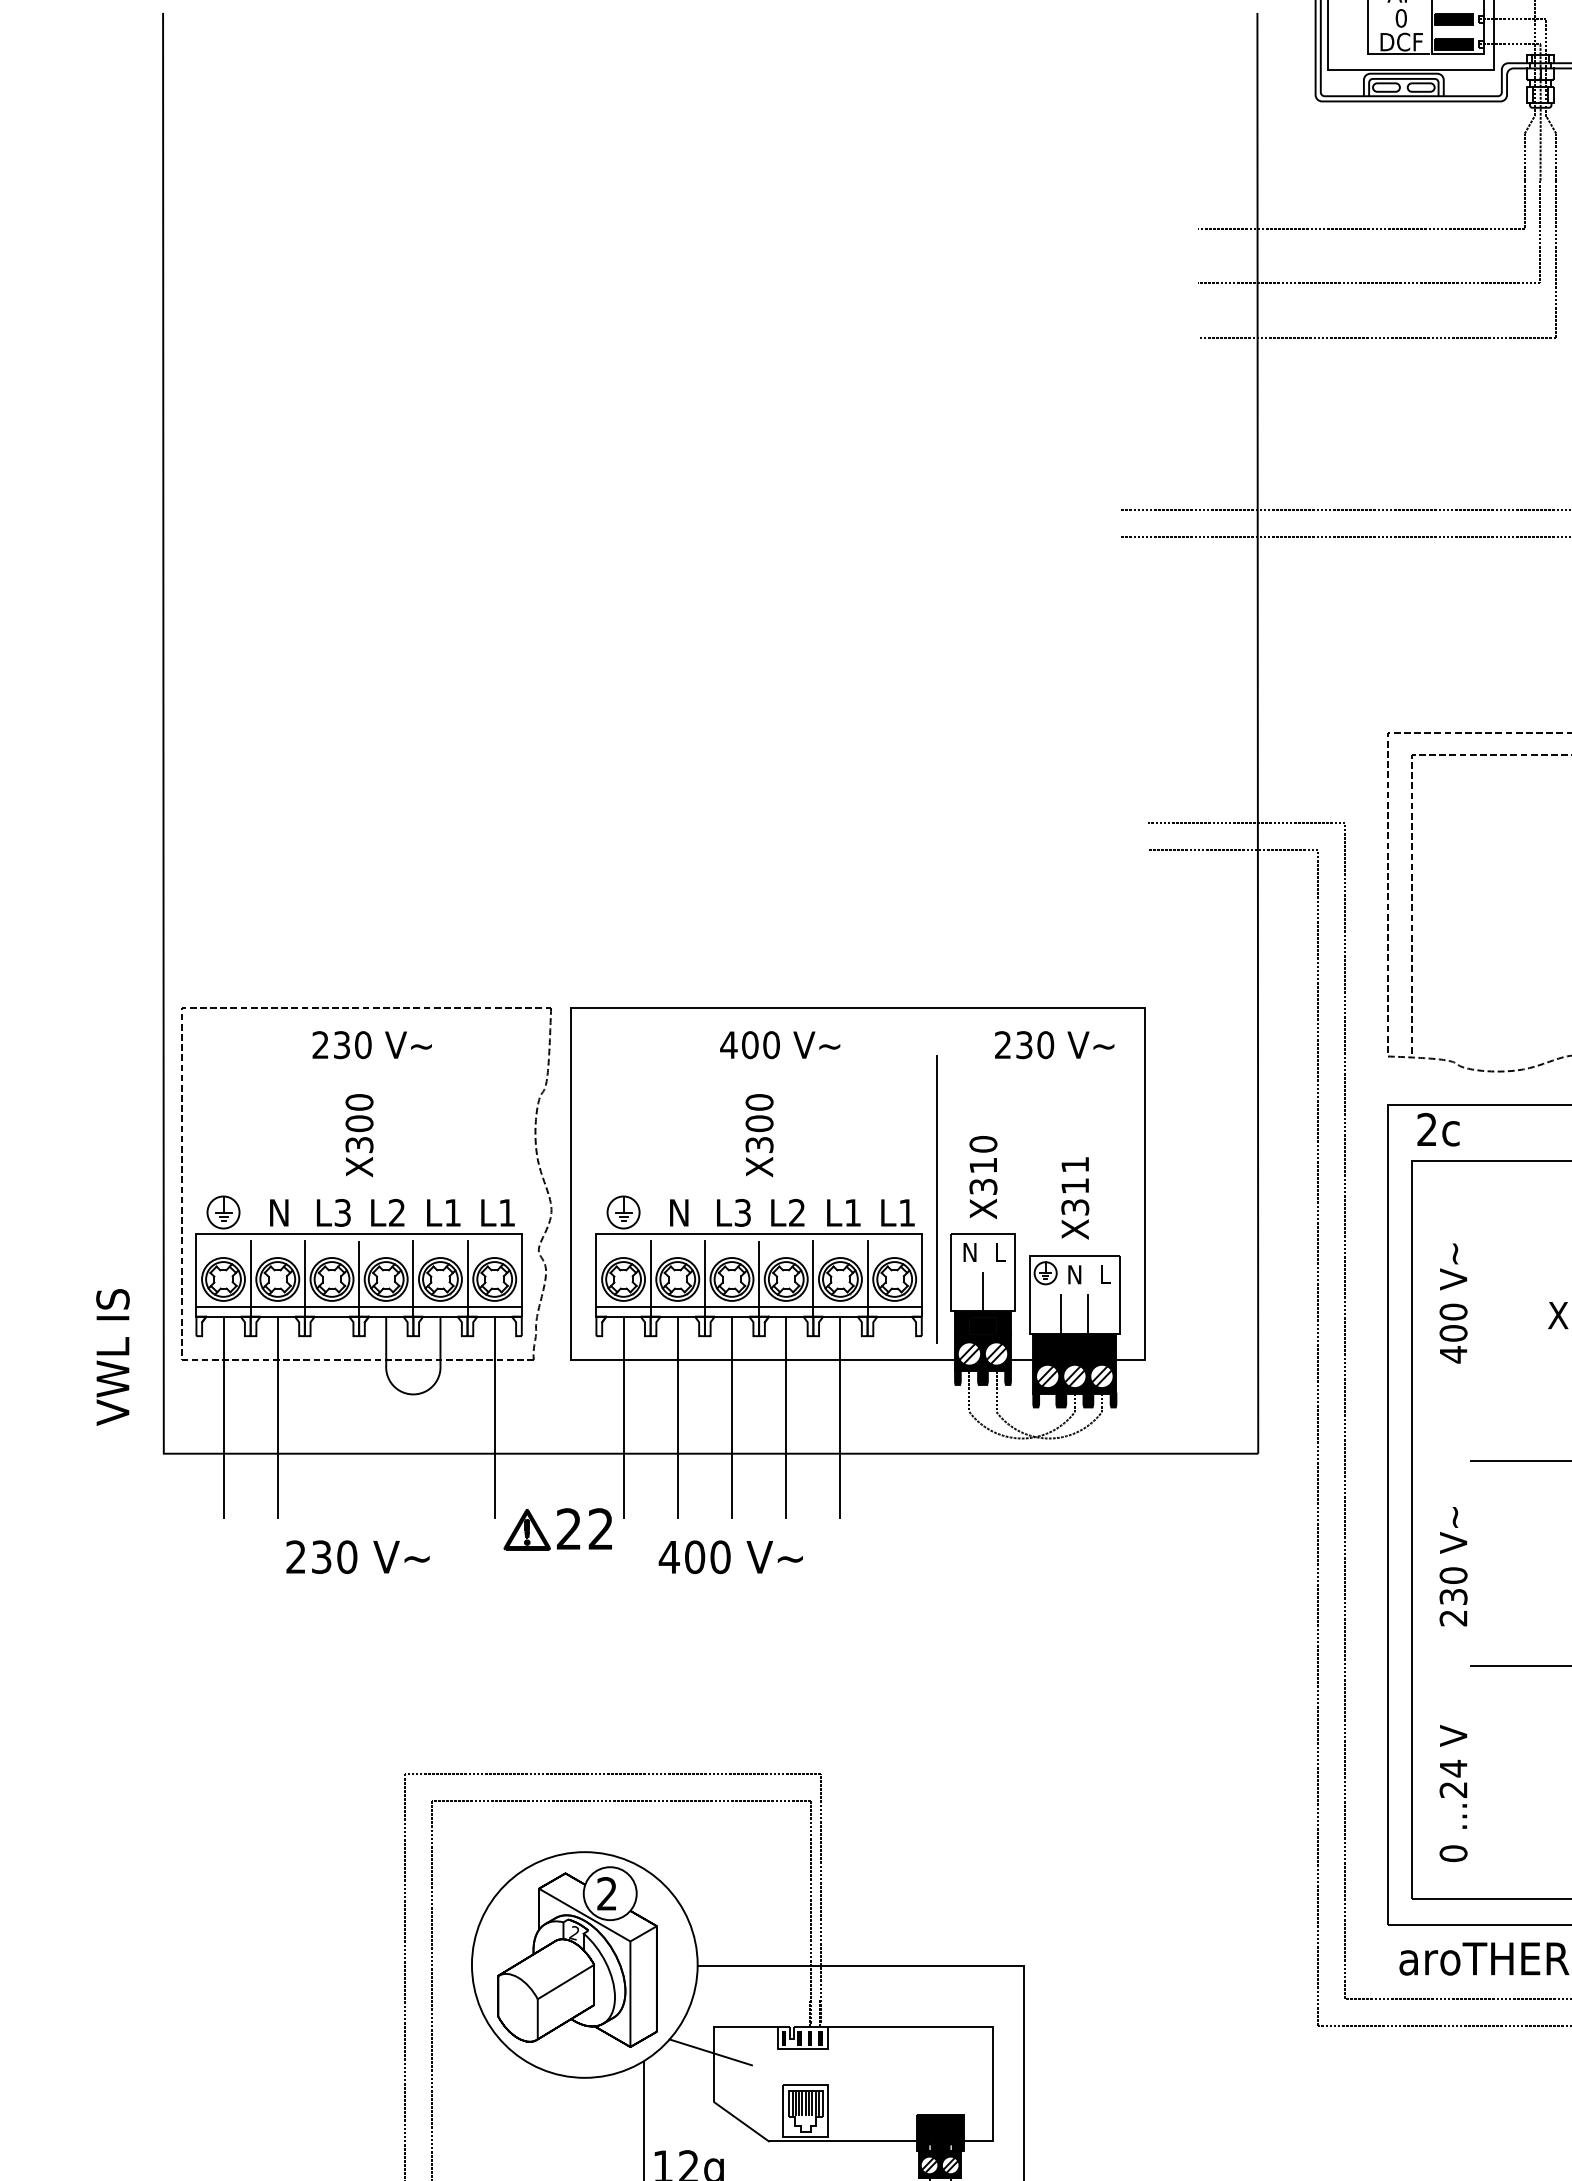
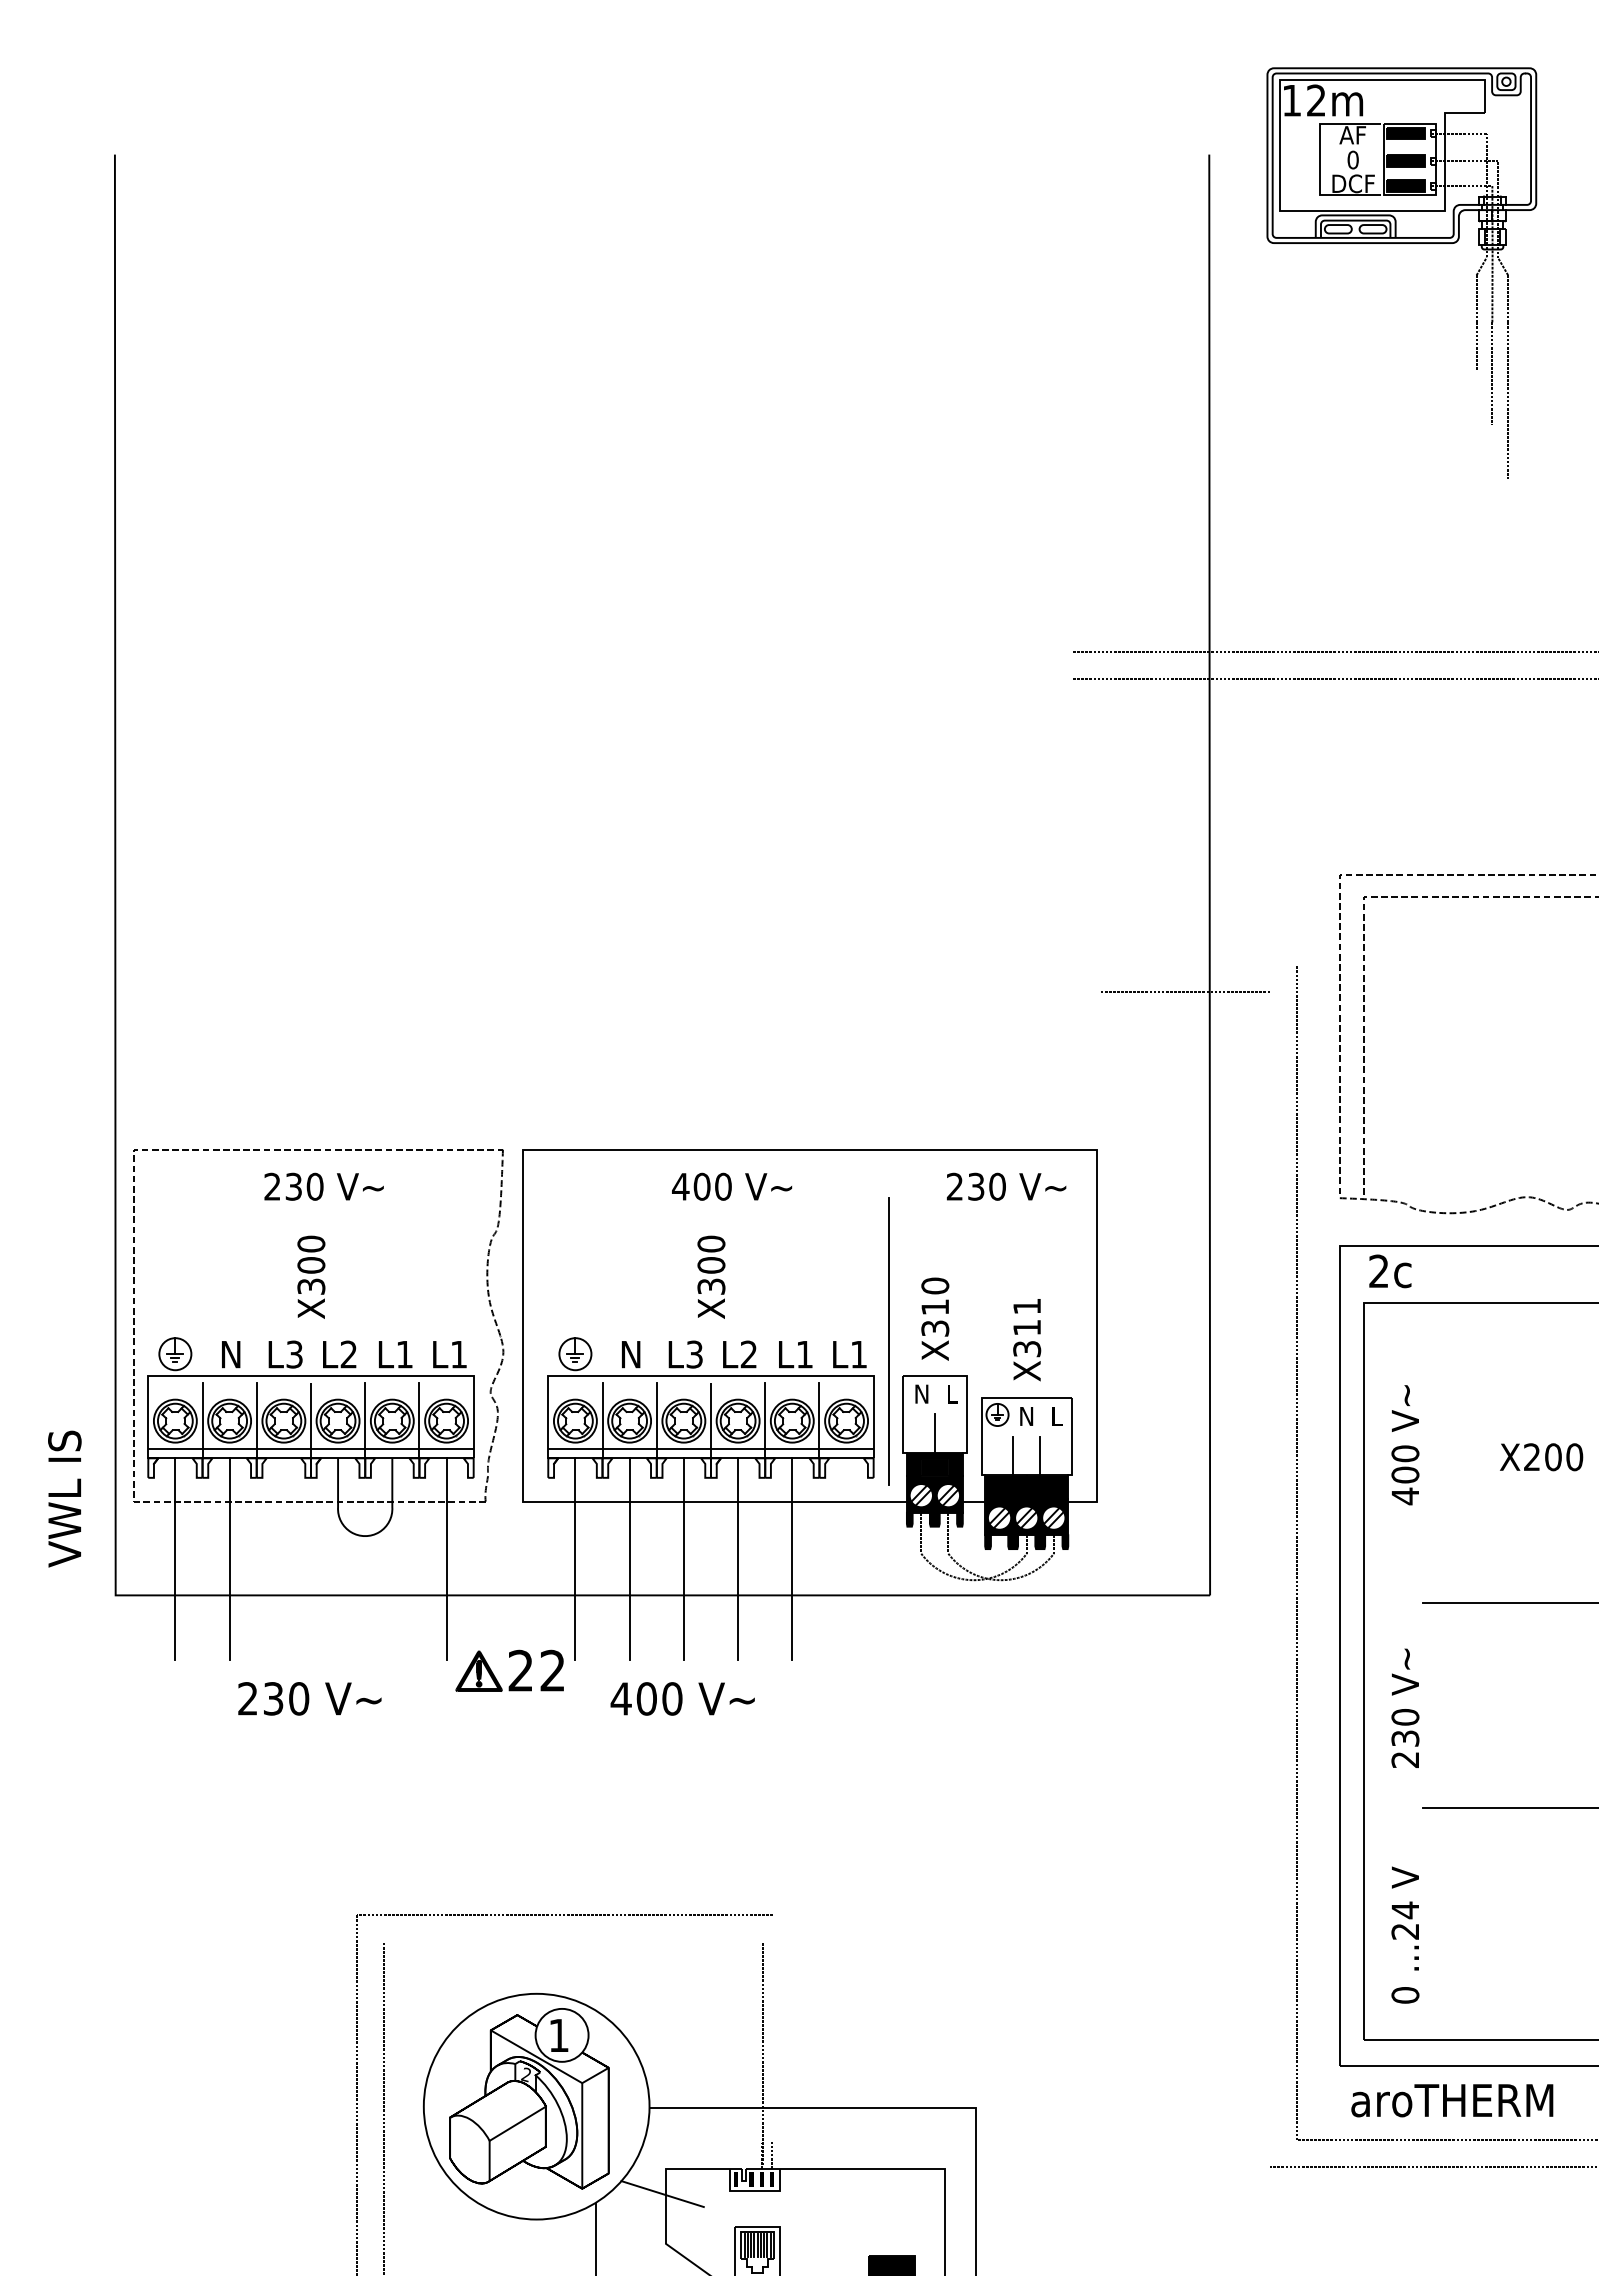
line: (1361, 228) -> (1313, 370), removed
line: (1369, 283) -> (1321, 425), removed
line: (1377, 337) -> (1329, 479), removed
line: (1246, 822) -> (1198, 964), removed
line: (1318, 1437) -> (1270, 1579), removed
line: (621, 1800) -> (573, 1942), removed
text: (606, 1892) -> (558, 2034), 2 -> 1
line: (820, 1897) -> (772, 2039), removed

